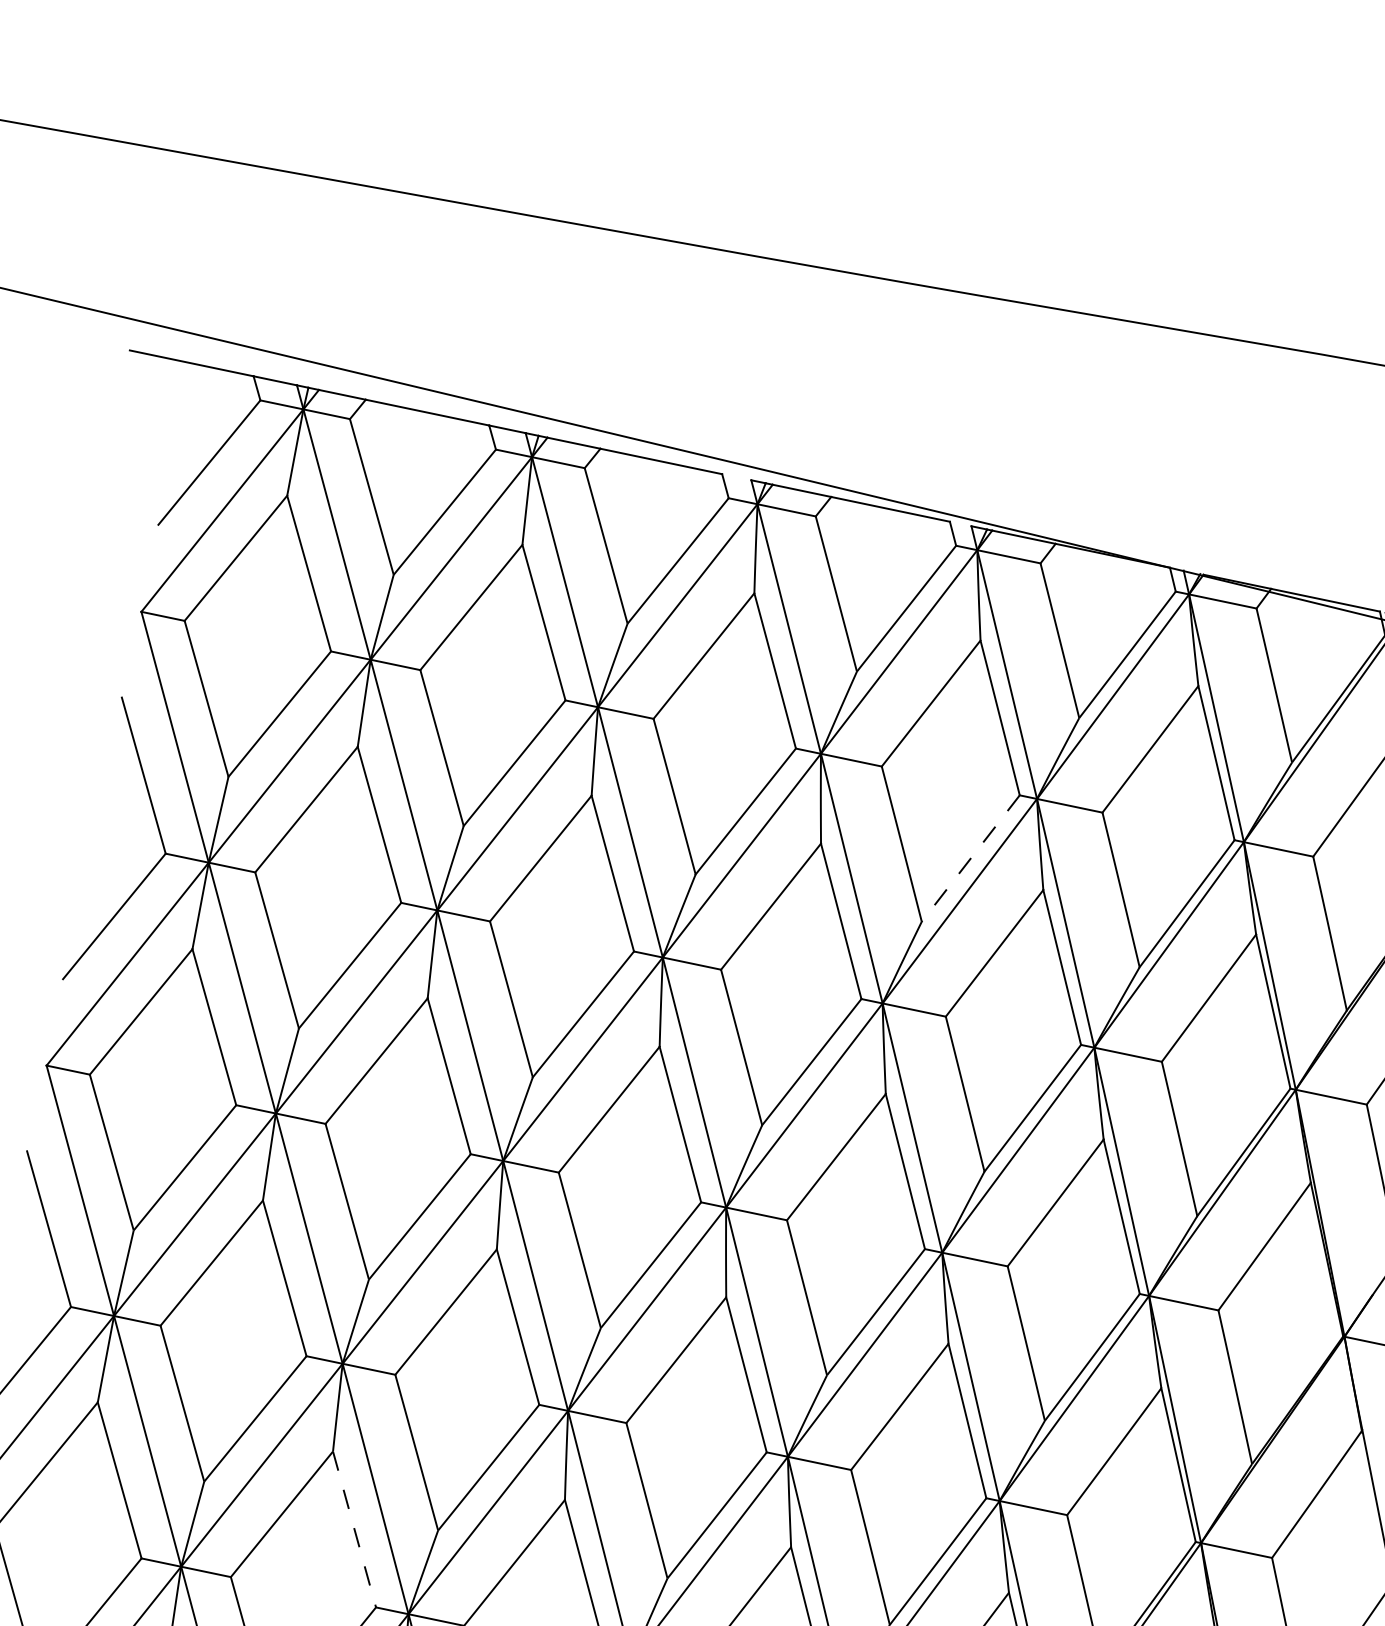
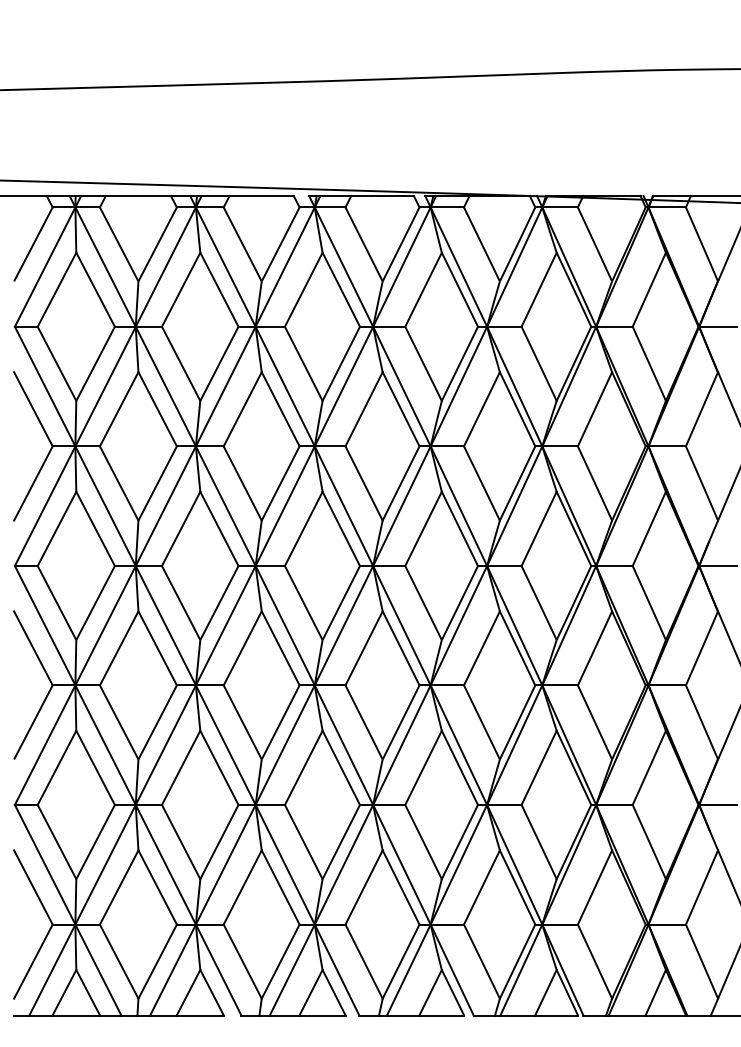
line: (969, 859) -> (459, 364), dashed -> solid
line: (354, 1528) -> (219, 767), dashed -> solid

